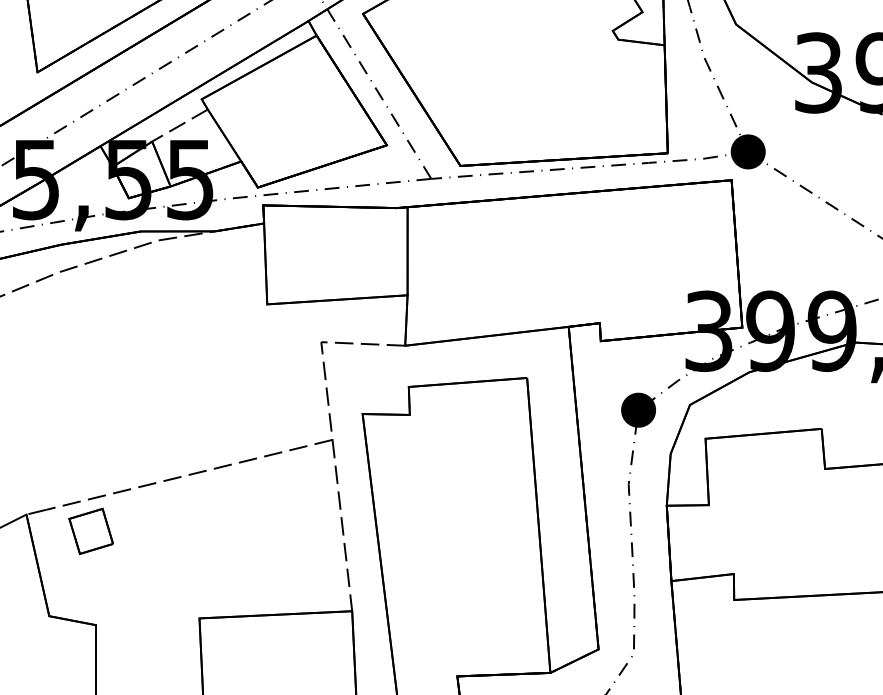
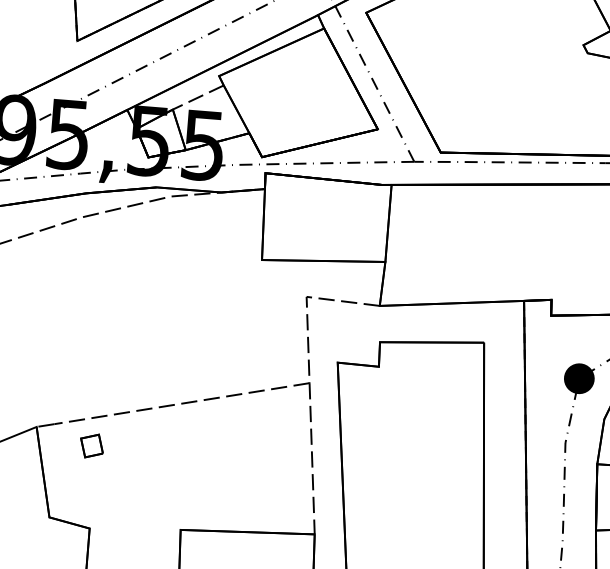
part: (90, 530) -> (91, 445), size x0.6

